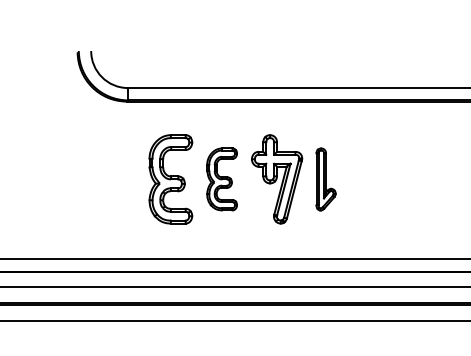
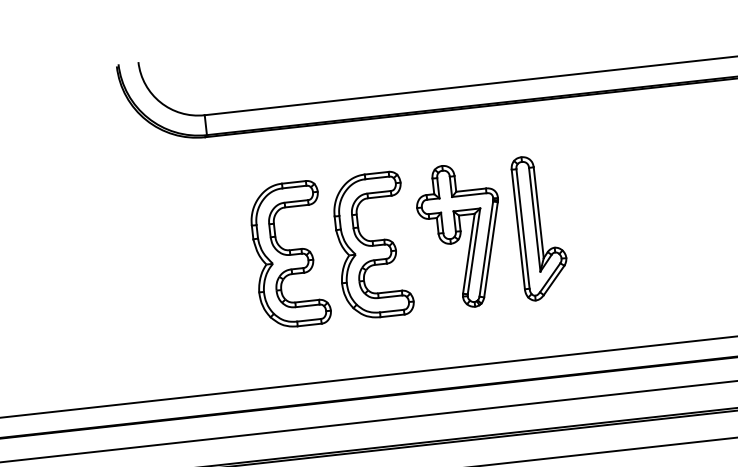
part: (221, 179) -> (371, 246), size x1.43
part: (325, 179) -> (539, 227), size x1.43

